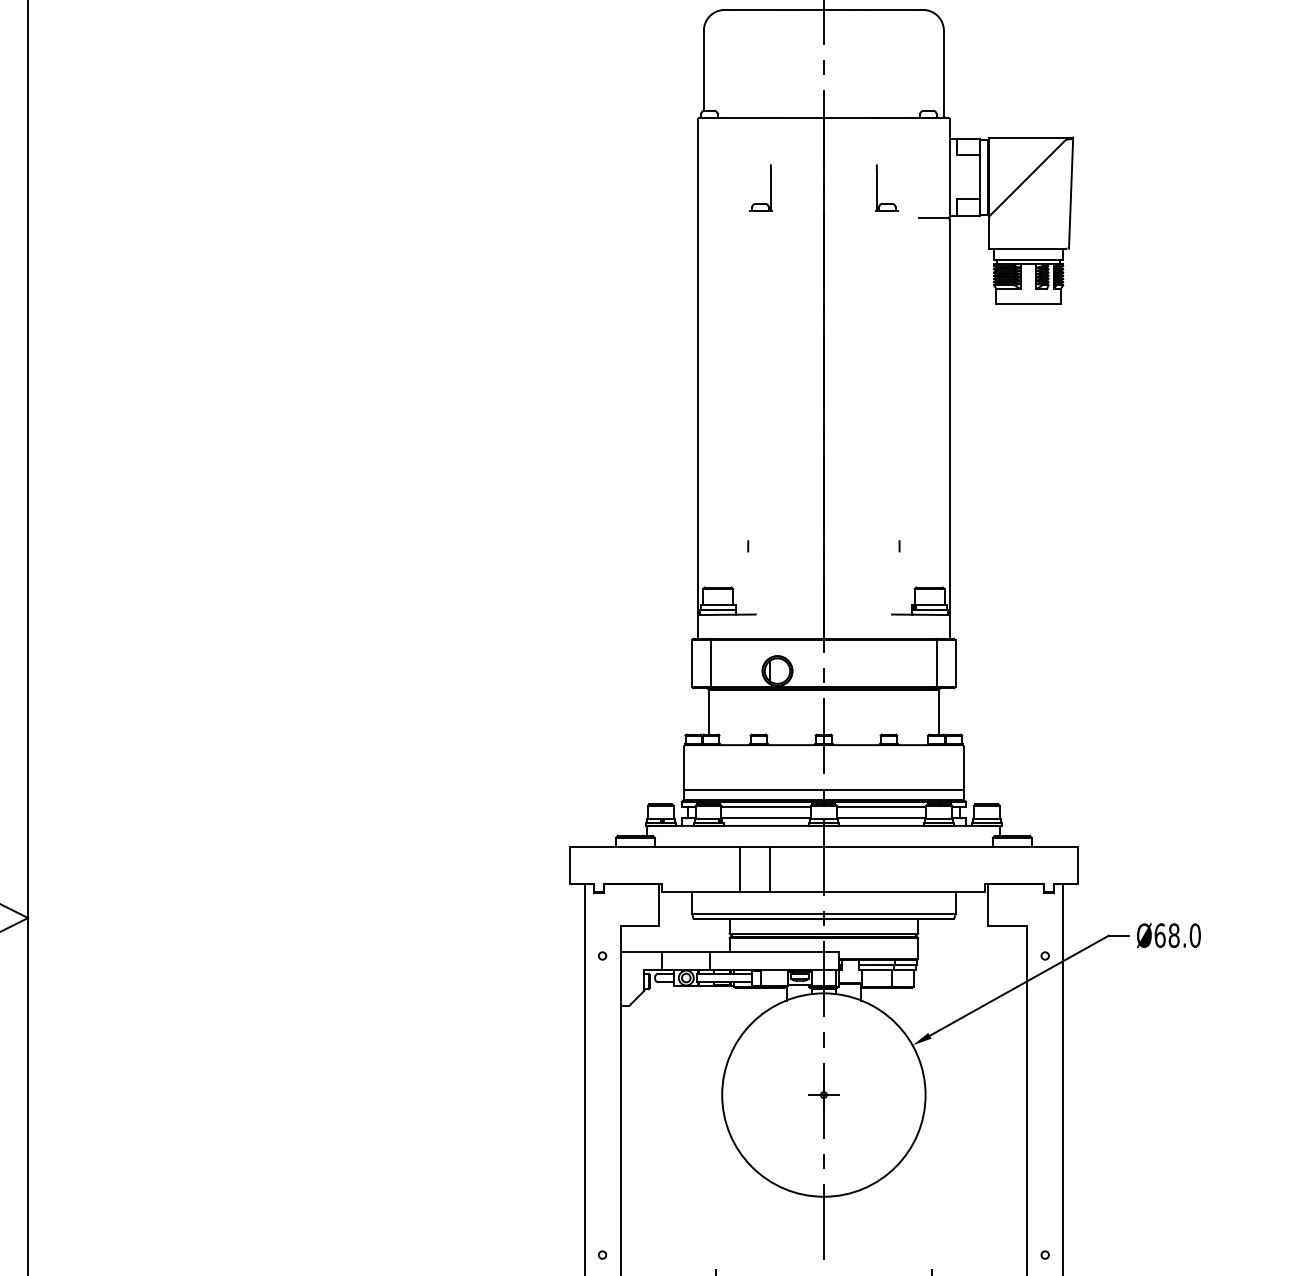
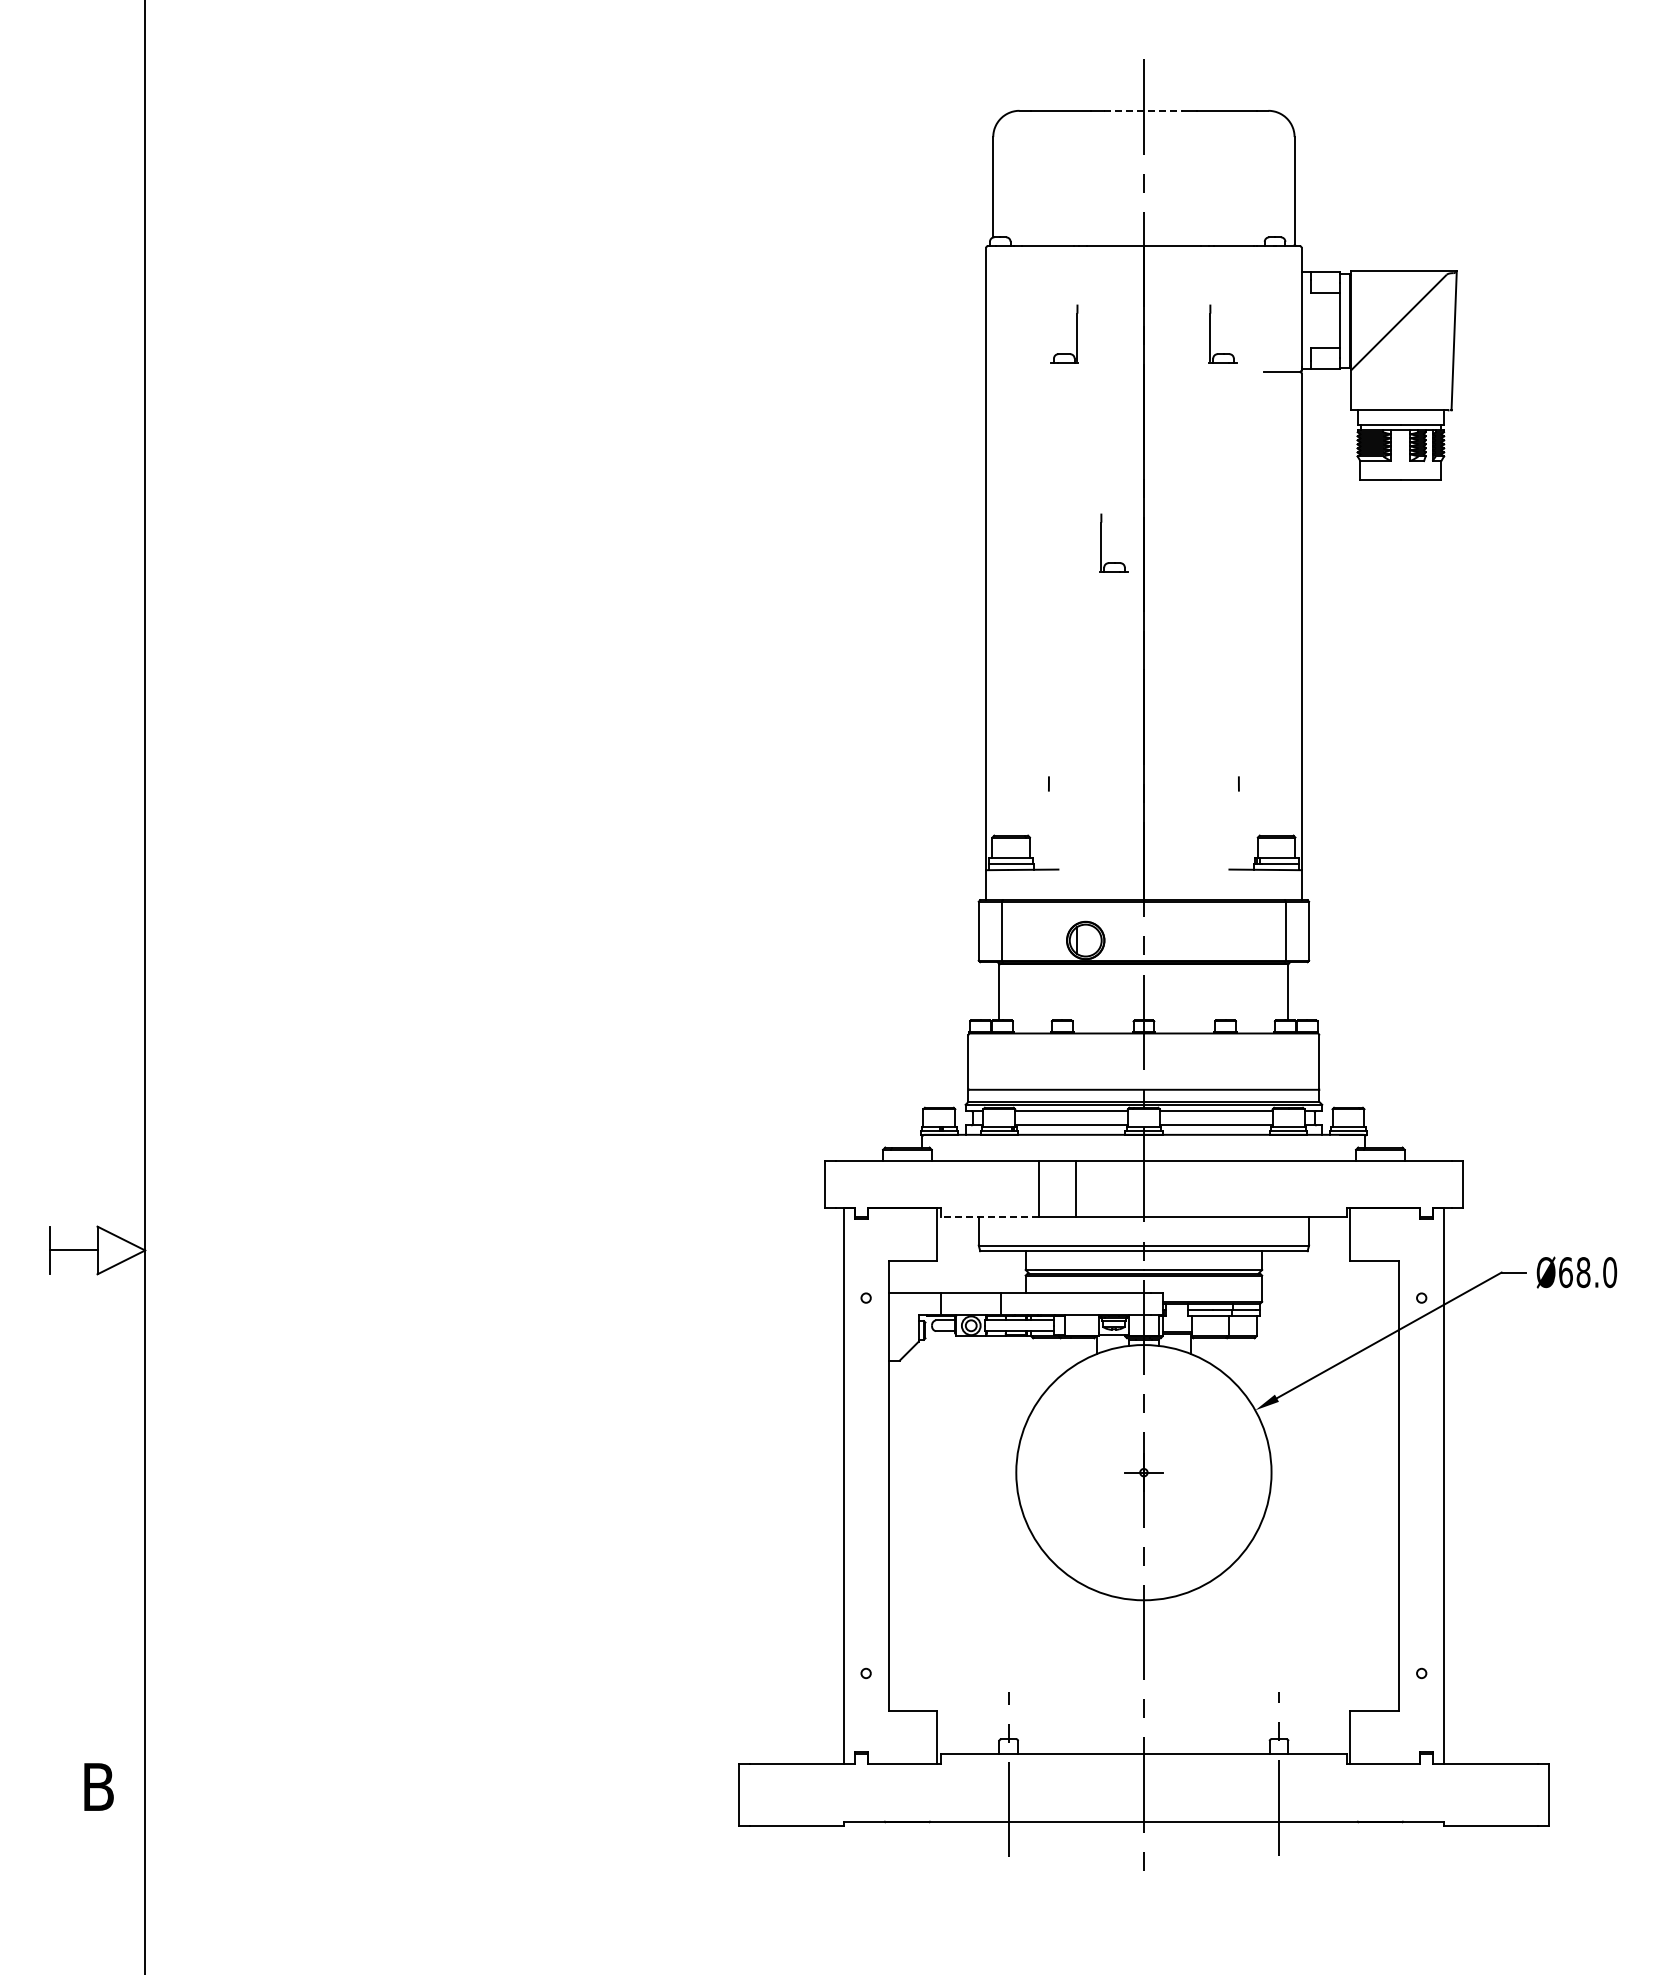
line: (824, 9) -> (1144, 110), solid -> dashed
part: (790, 353) -> (1101, 542), added
line: (701, 891) -> (990, 1217), solid -> dashed

